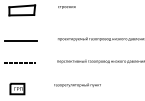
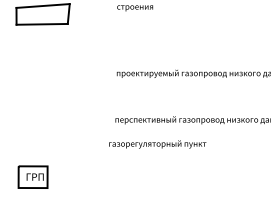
line: (20, 41) -> (39, 78), removed
line: (19, 63) -> (37, 124), removed
text: (77, 84) -> (157, 142), moved

